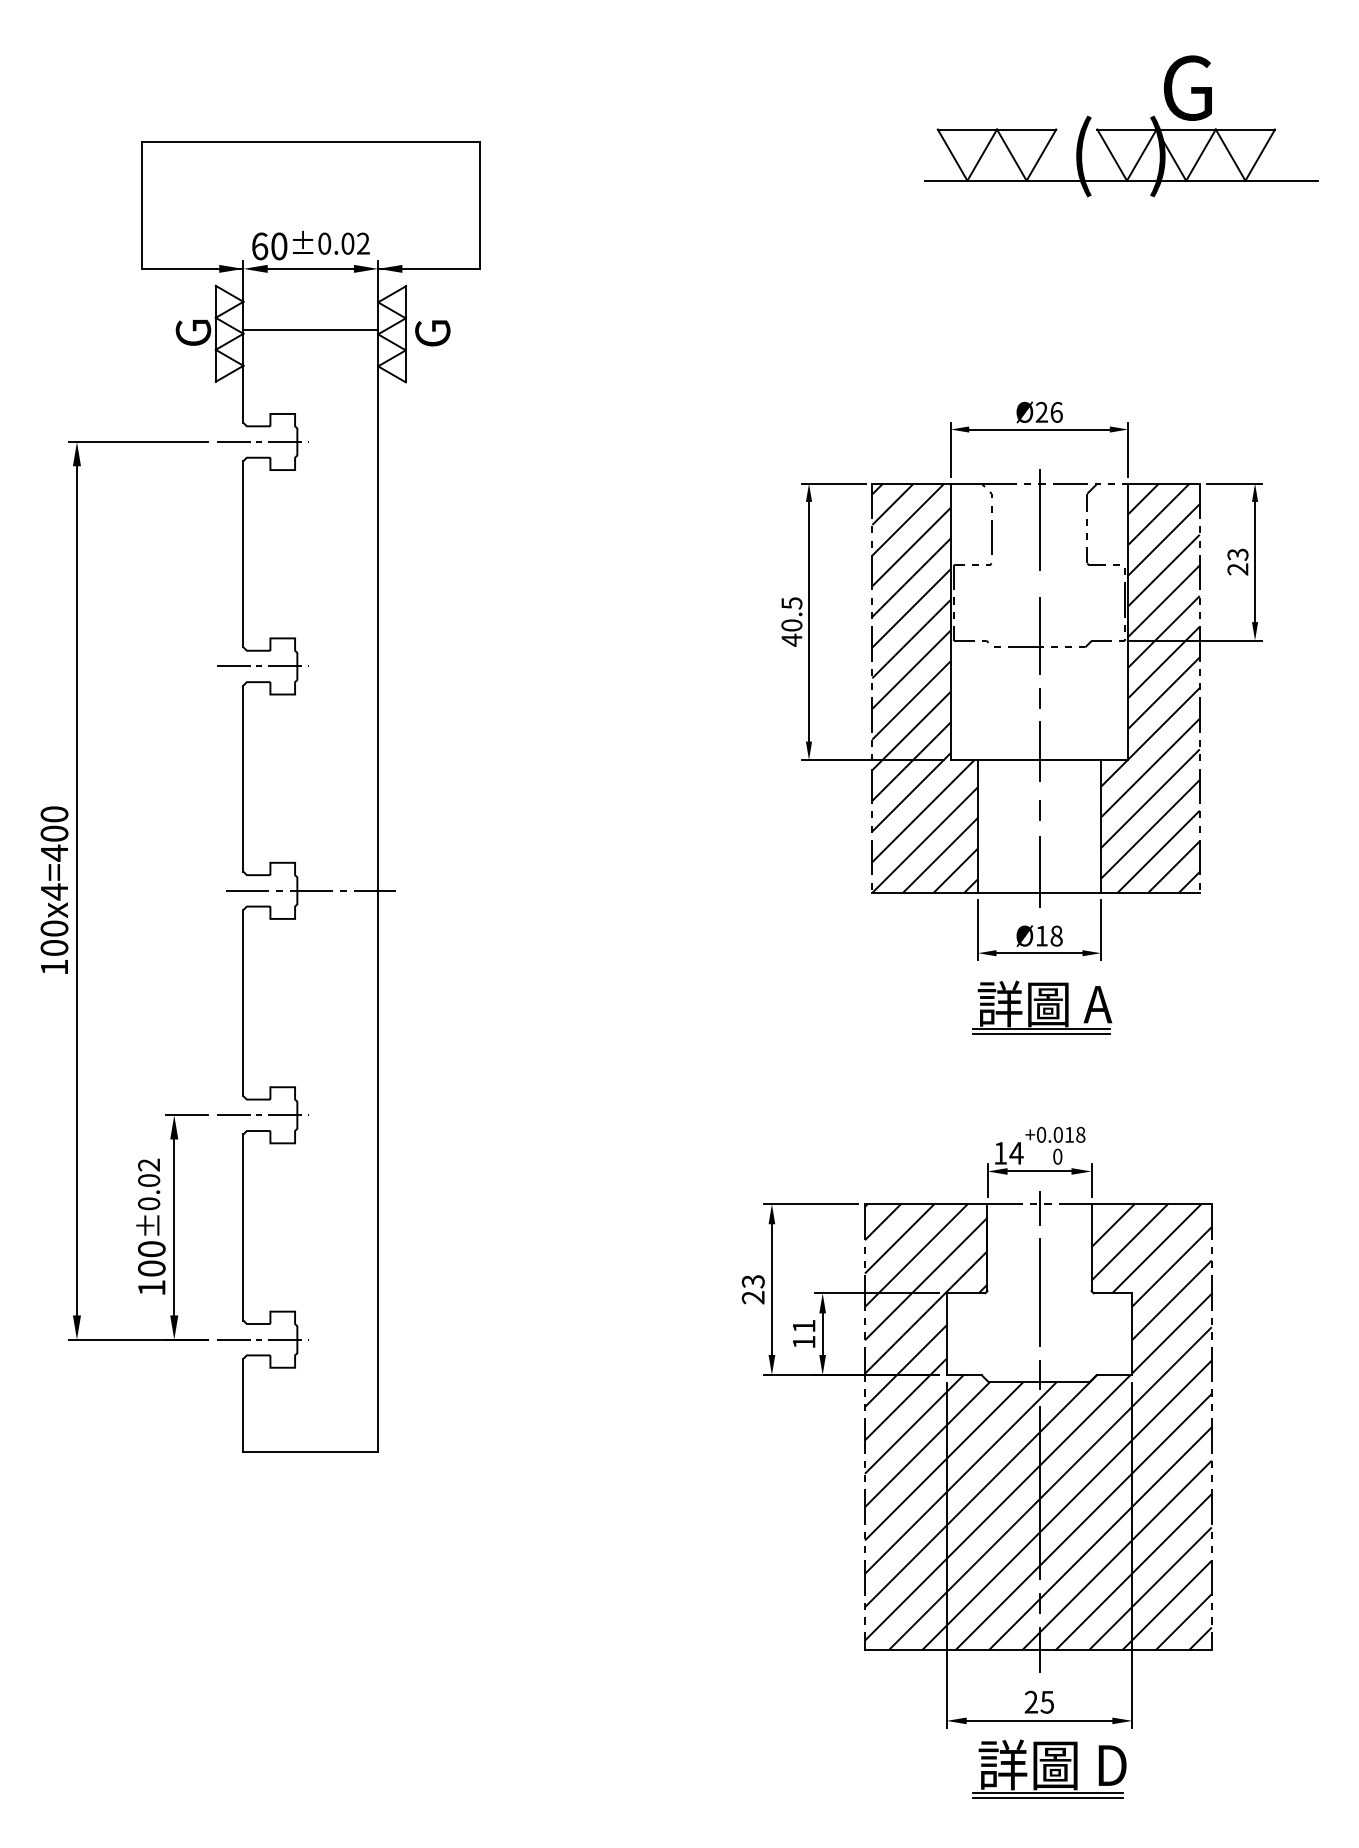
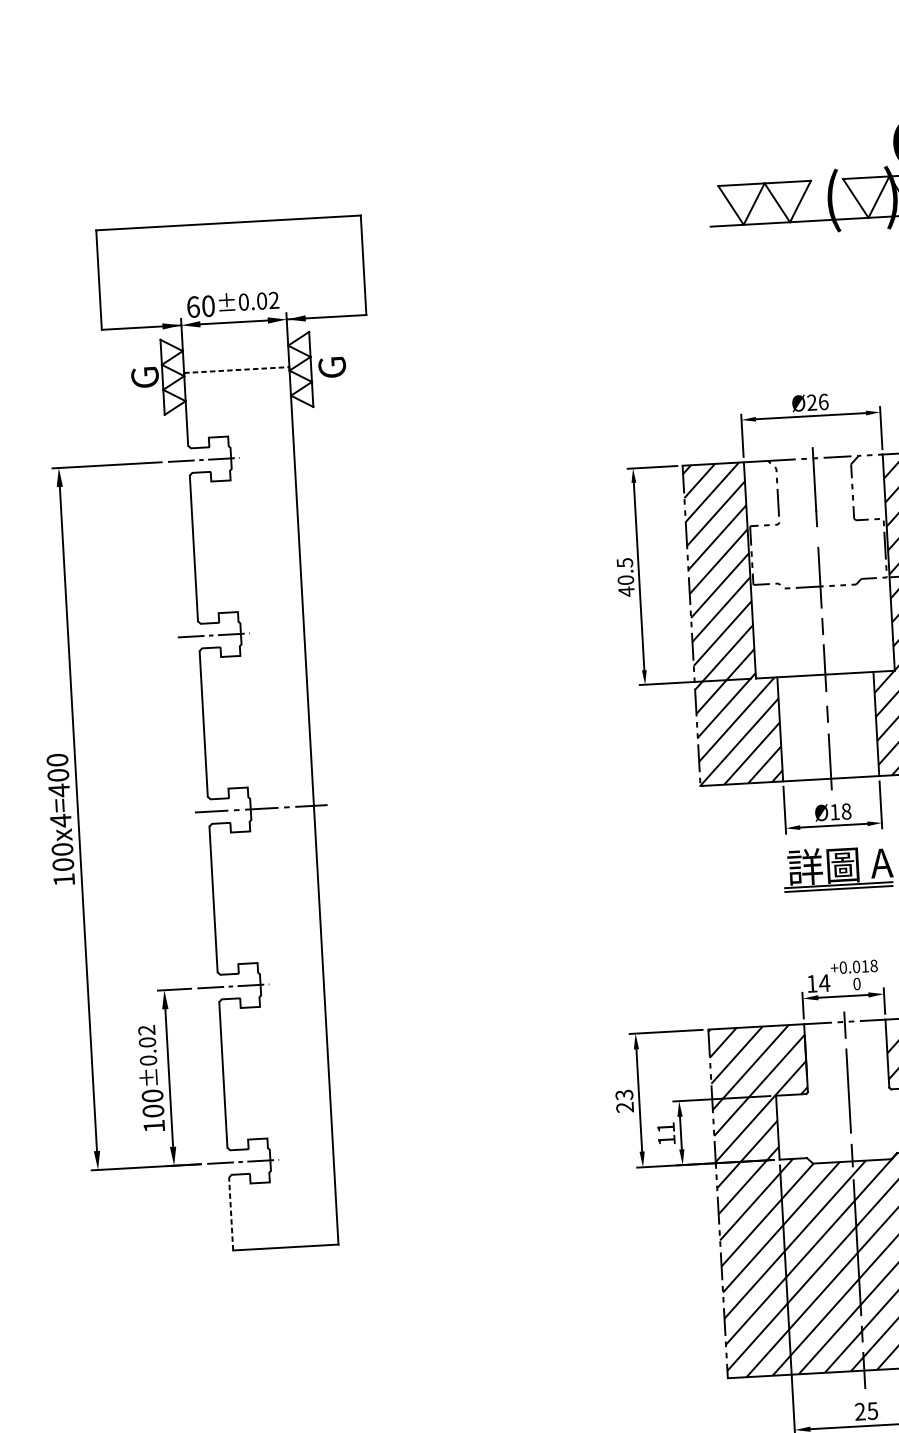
line: (311, 329) -> (237, 369), solid -> dashed
line: (243, 1405) -> (231, 1214), solid -> dashed

